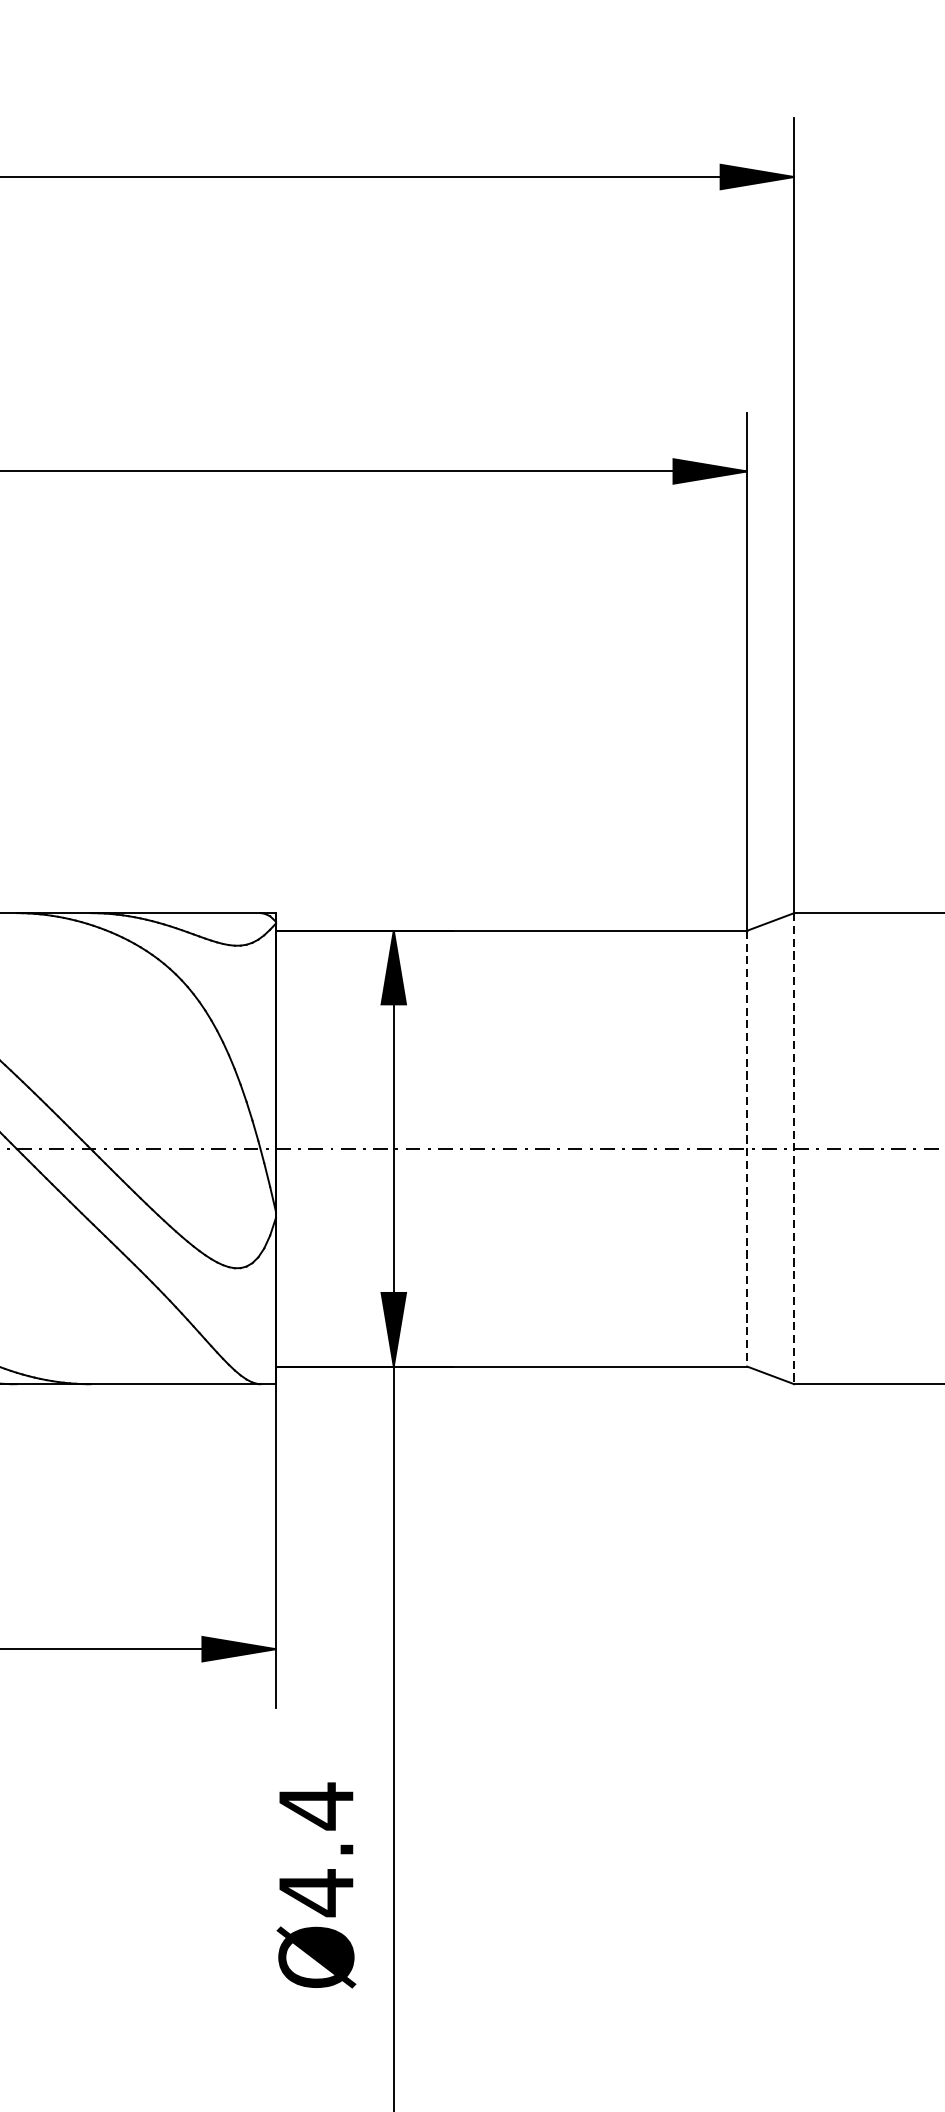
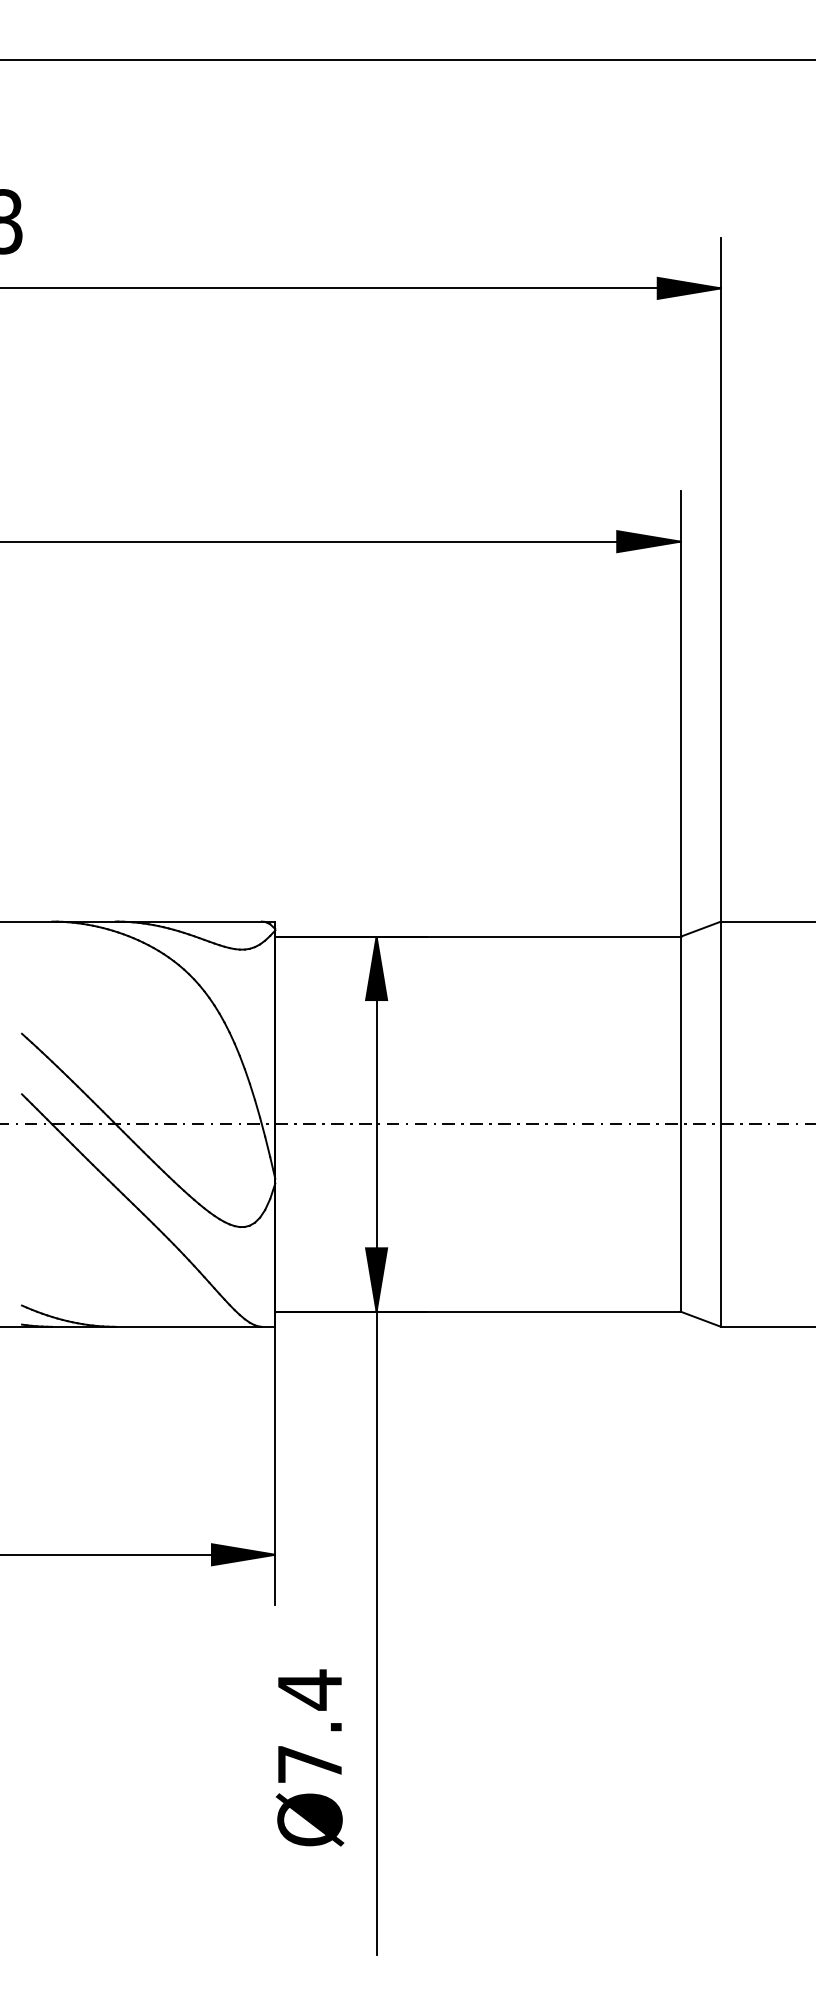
line: (747, 1149) -> (680, 1124), dashed -> solid
line: (794, 1149) -> (721, 1124), dashed -> solid
text: (315, 1893) -> (309, 1764), Ø4.4 -> Ø7.4

